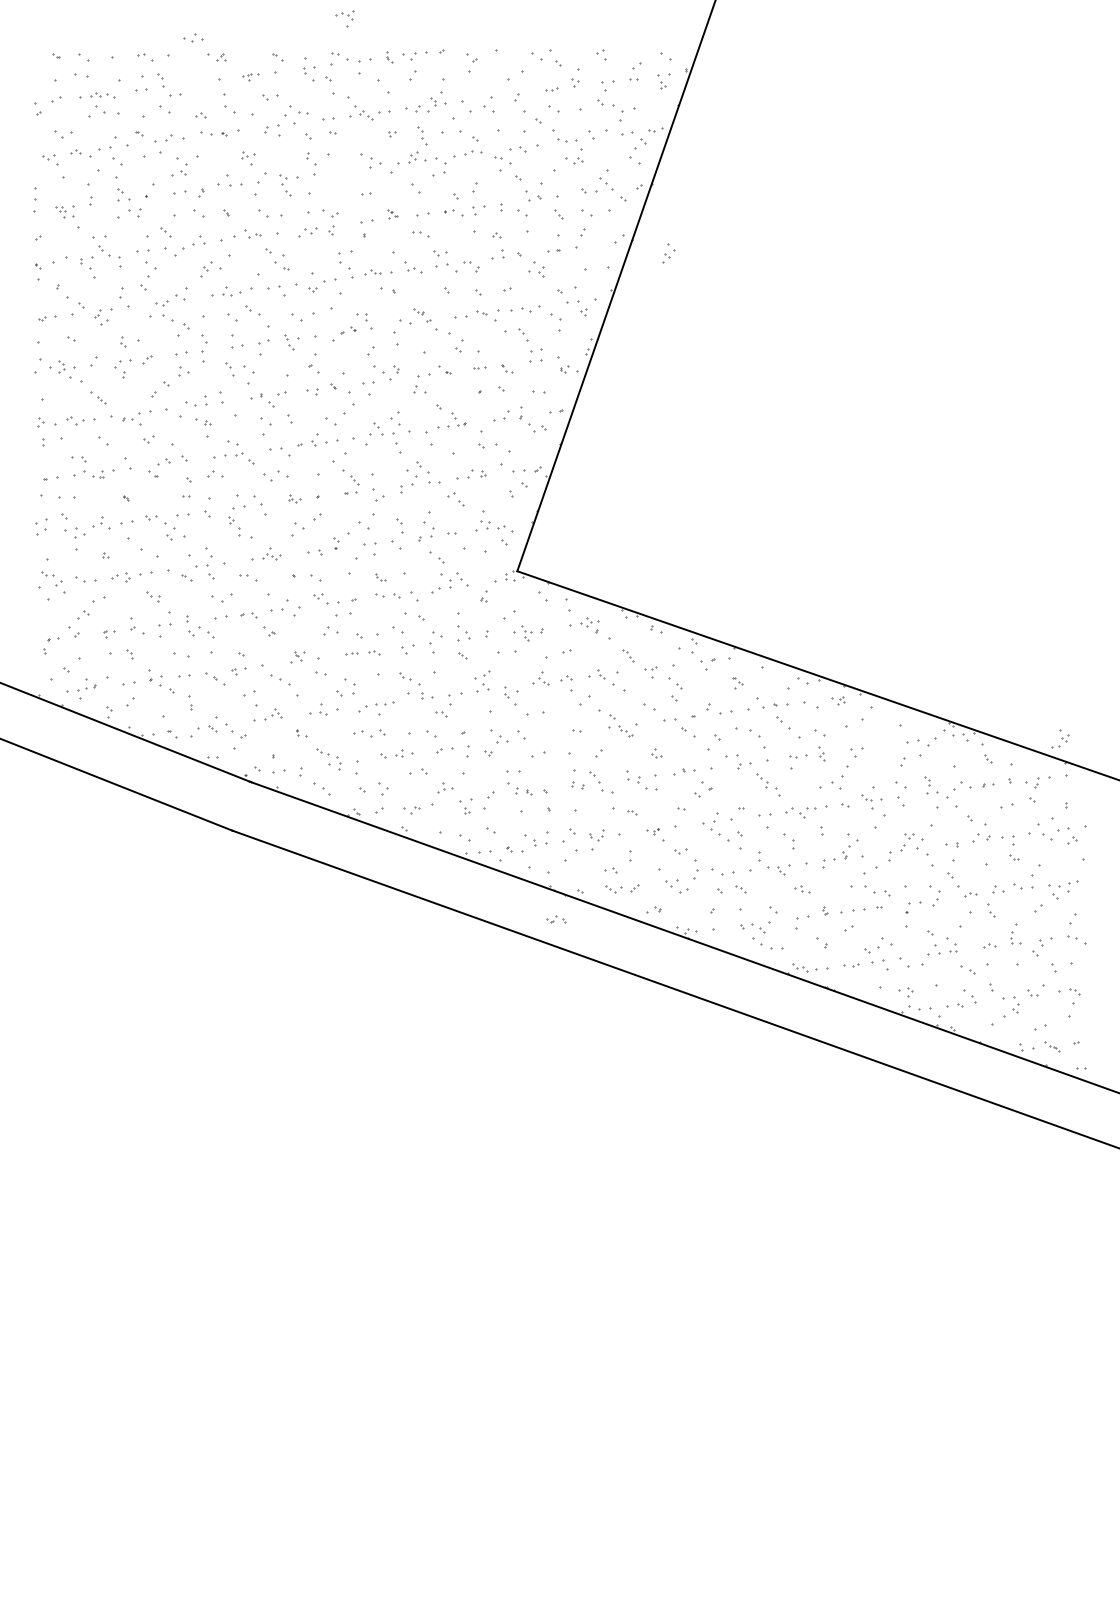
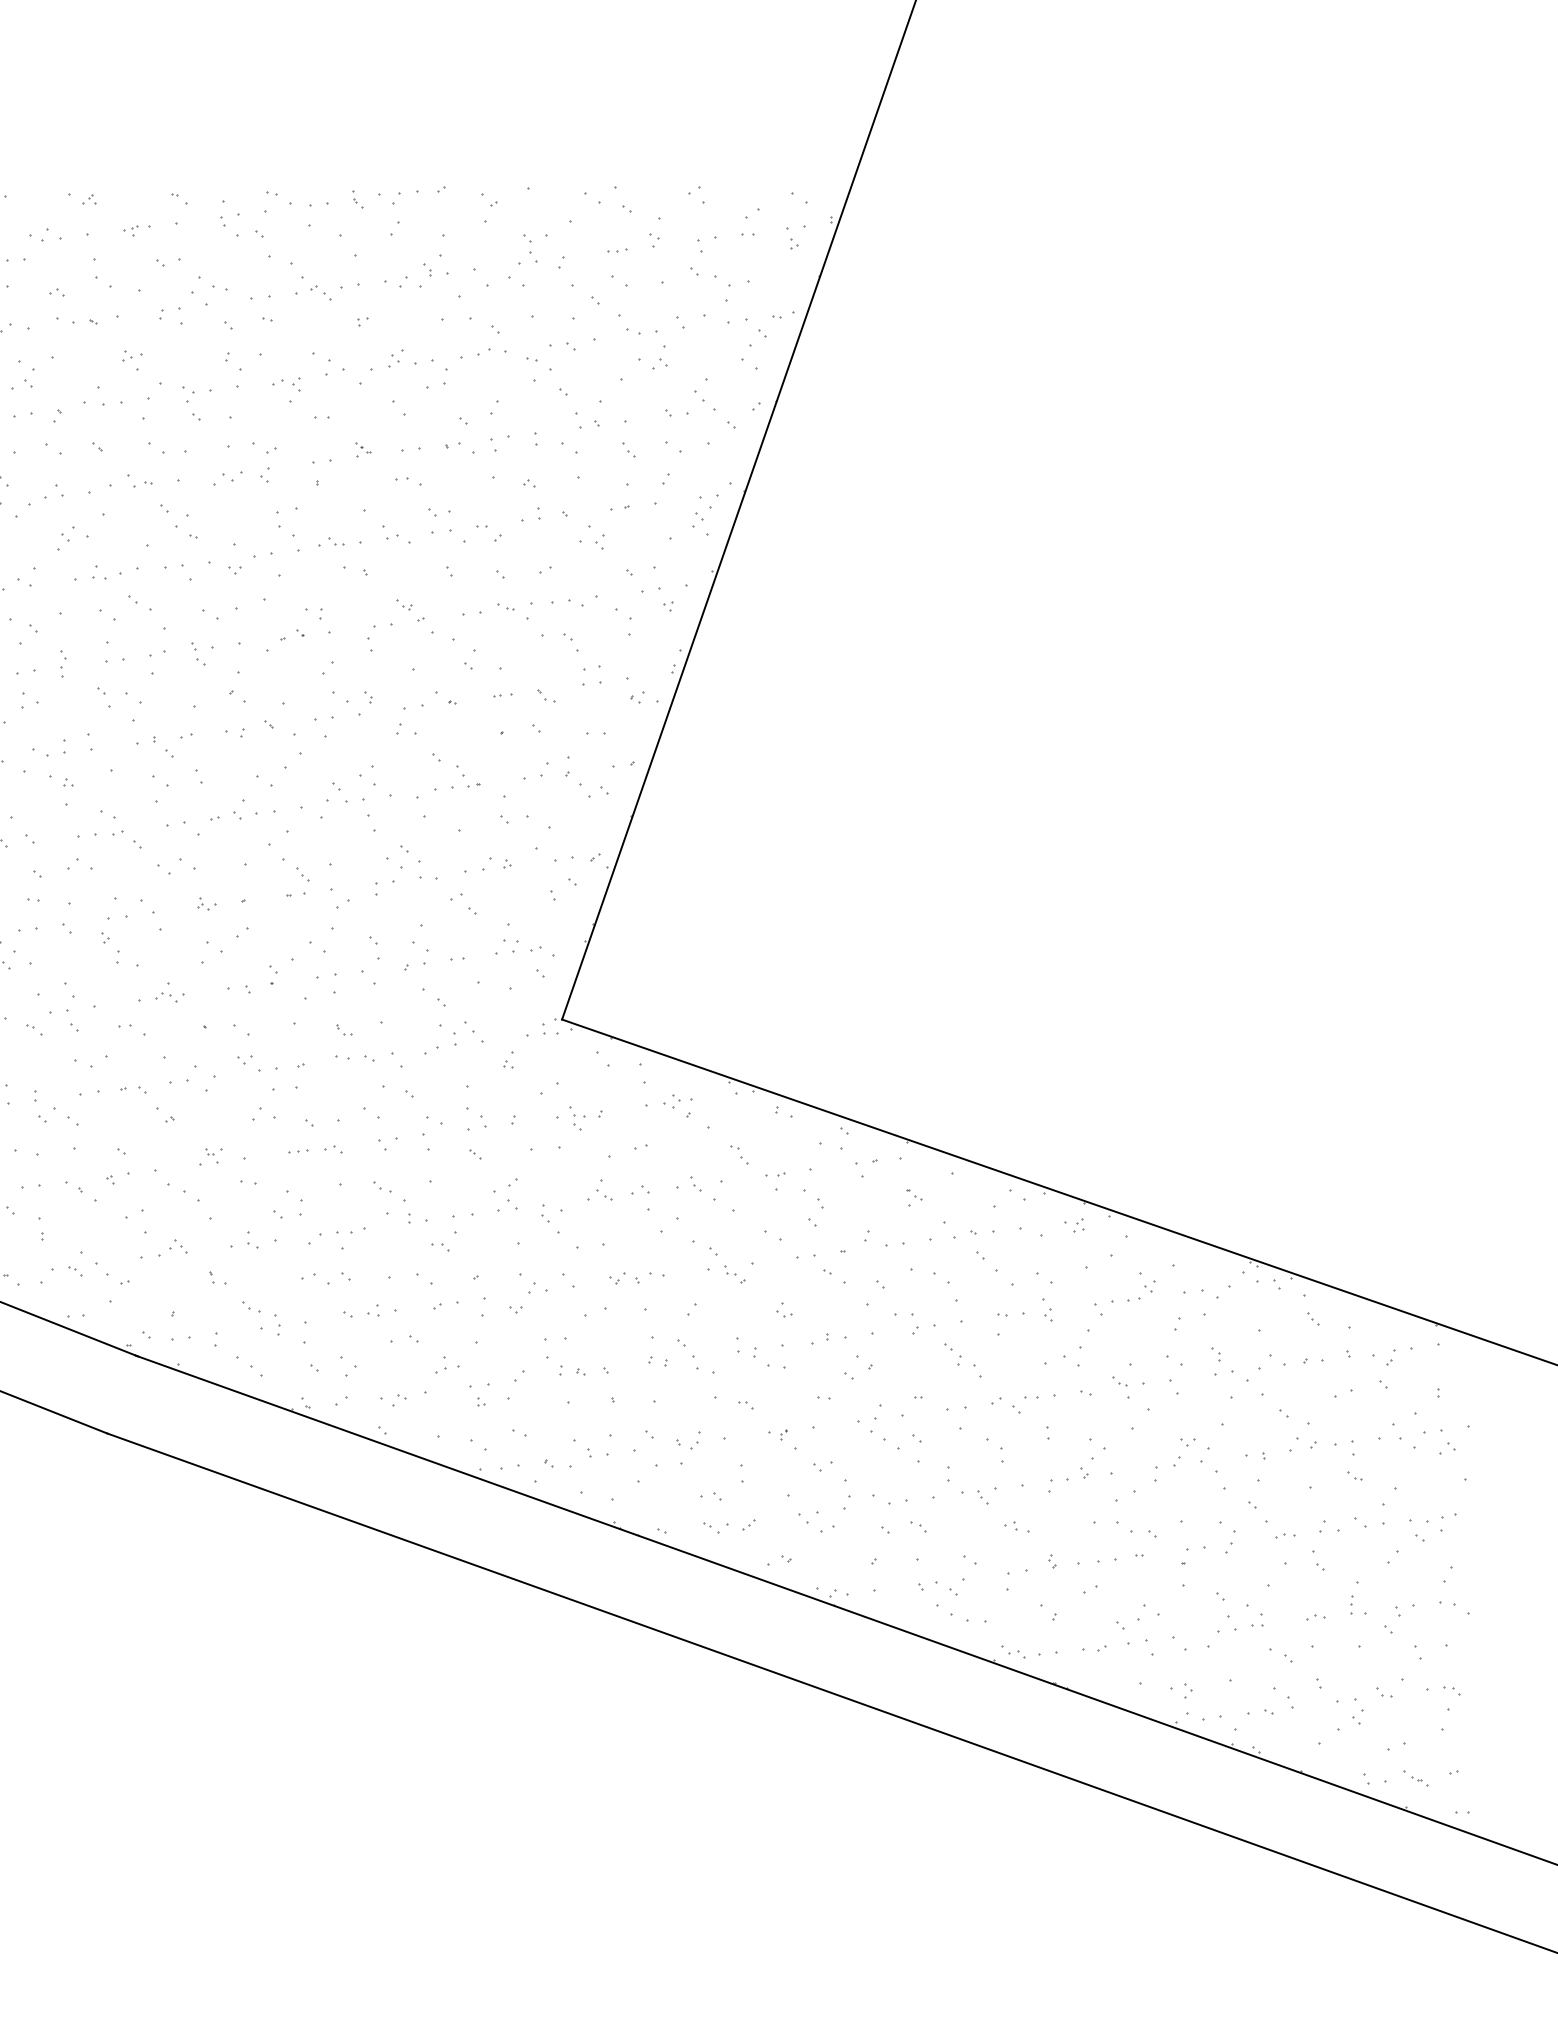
part: (344, 18) -> (286, 389), moved
part: (193, 37) -> (45, 234), moved
part: (422, 135) -> (530, 247), moved
part: (668, 253) -> (701, 512), moved
part: (397, 332) -> (370, 638), size x0.62
part: (204, 348) -> (62, 664), size x0.62
part: (1060, 738) -> (1141, 1286), moved
part: (556, 919) -> (624, 1278), moved

